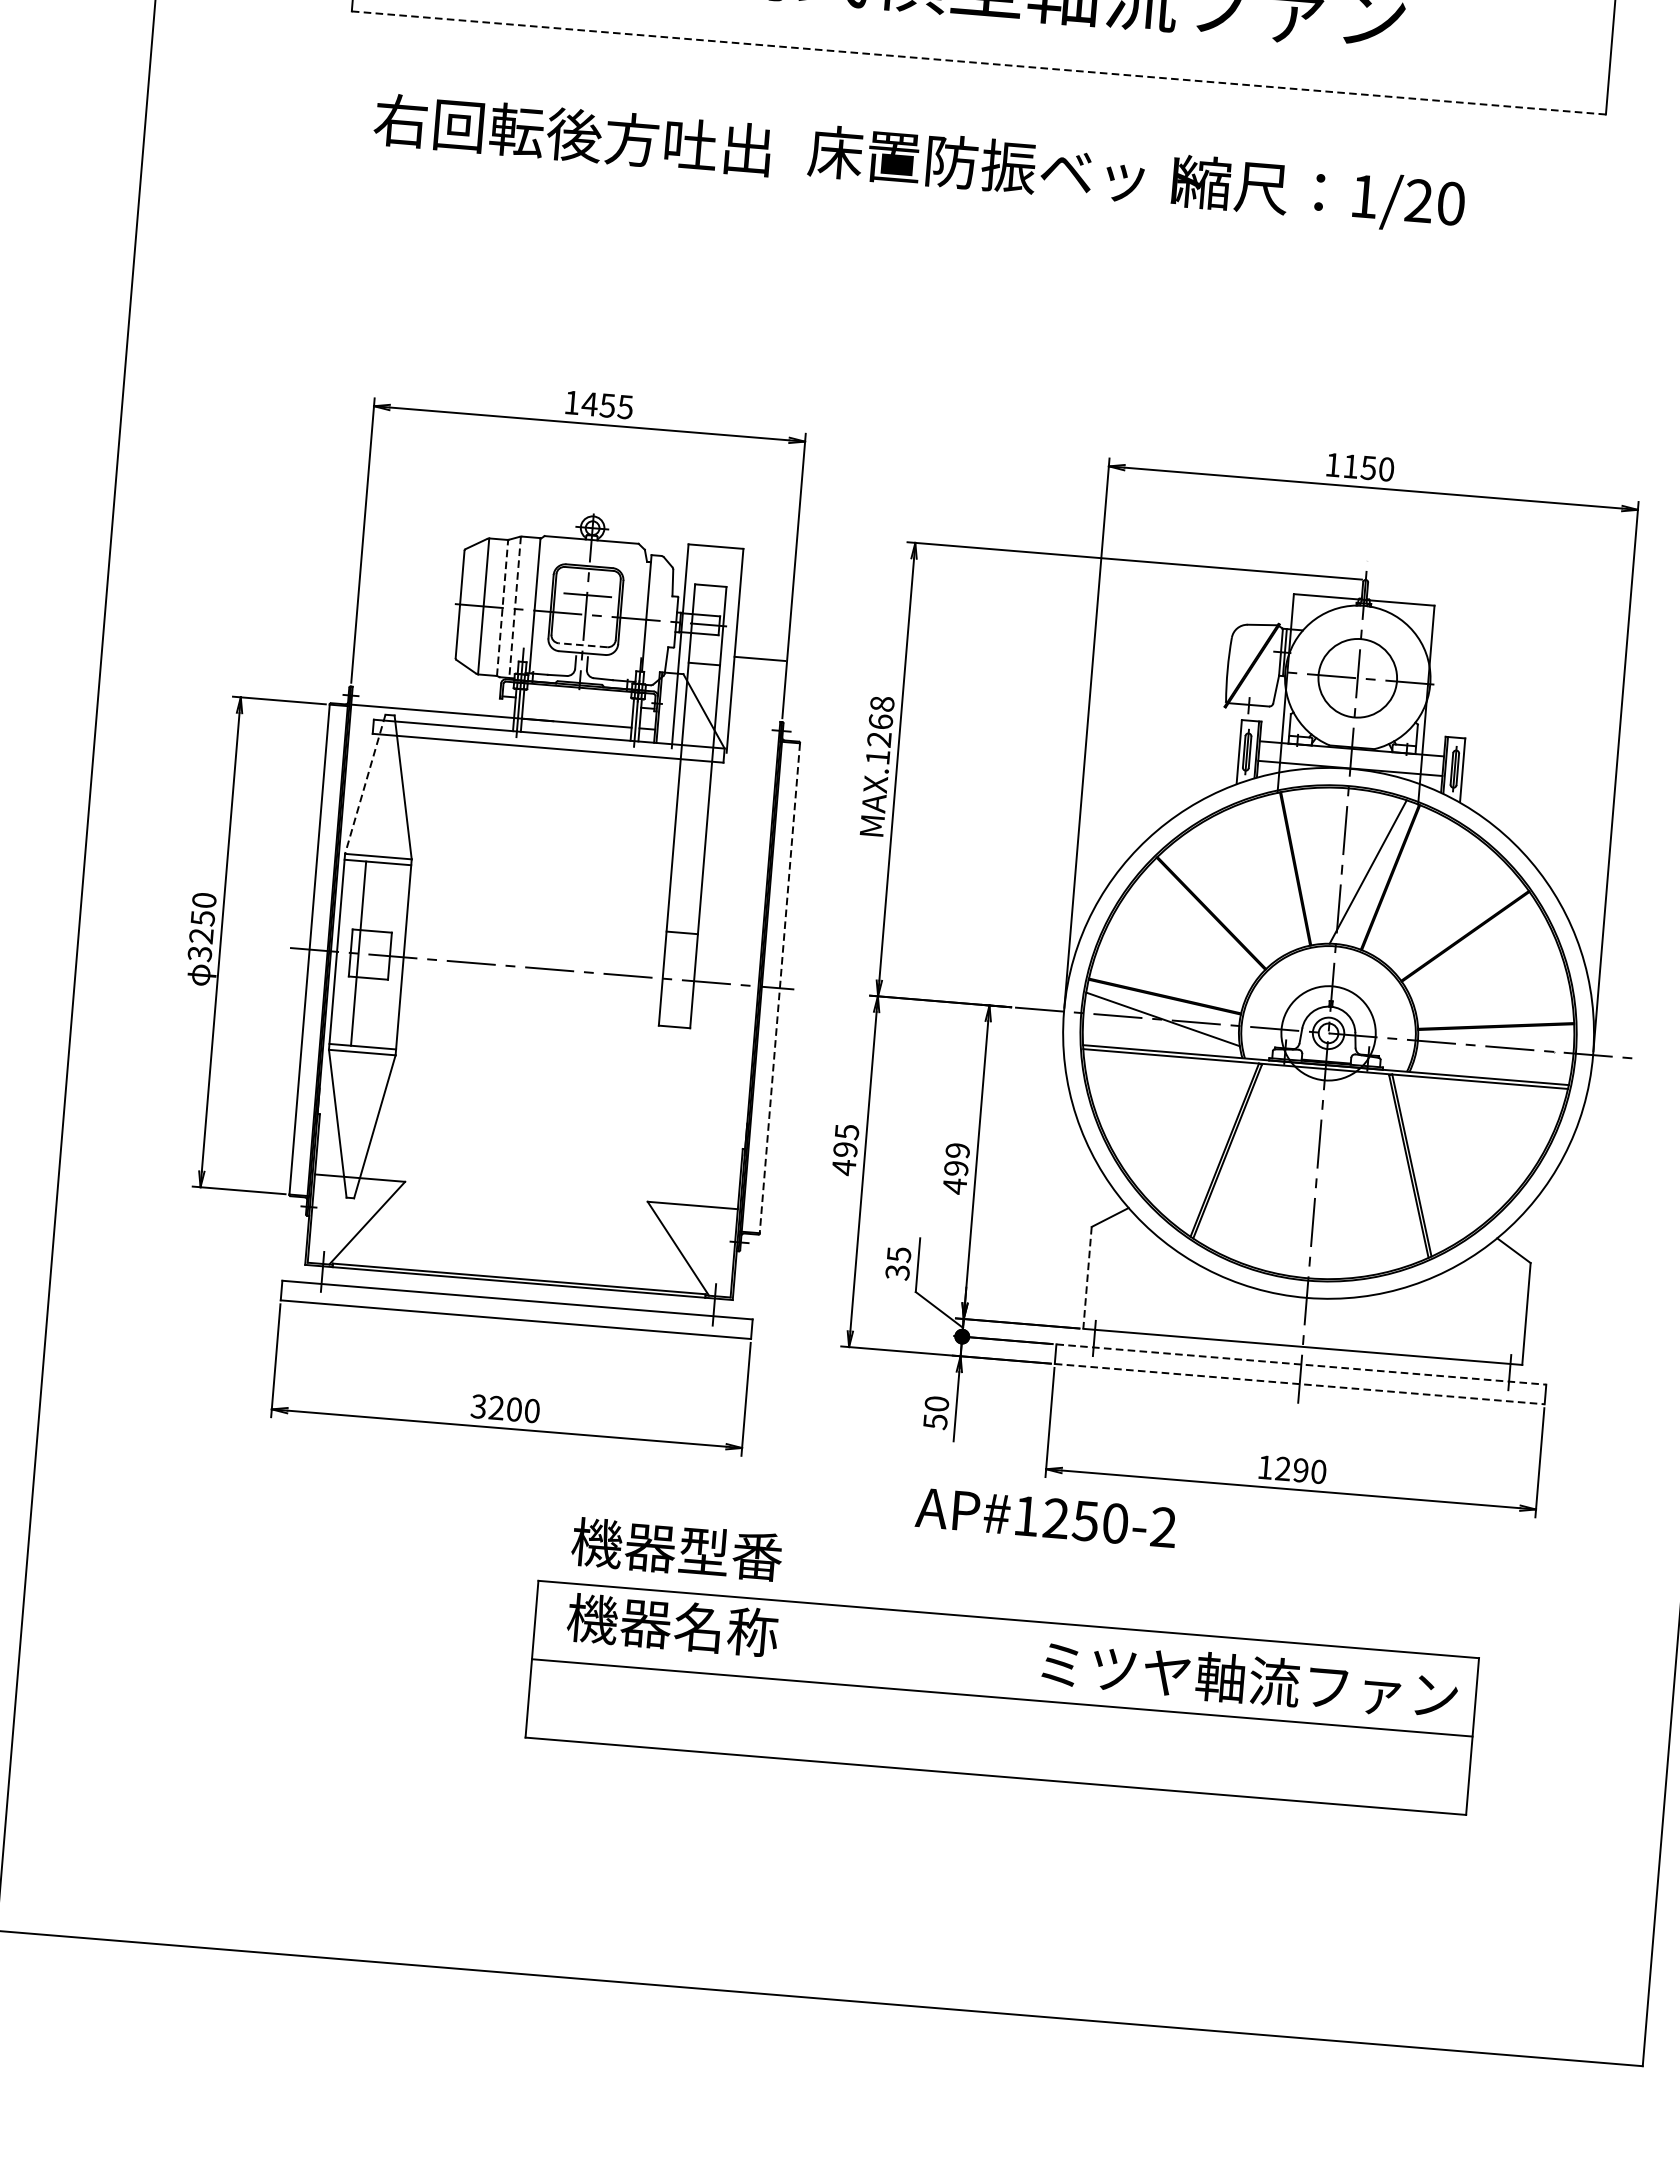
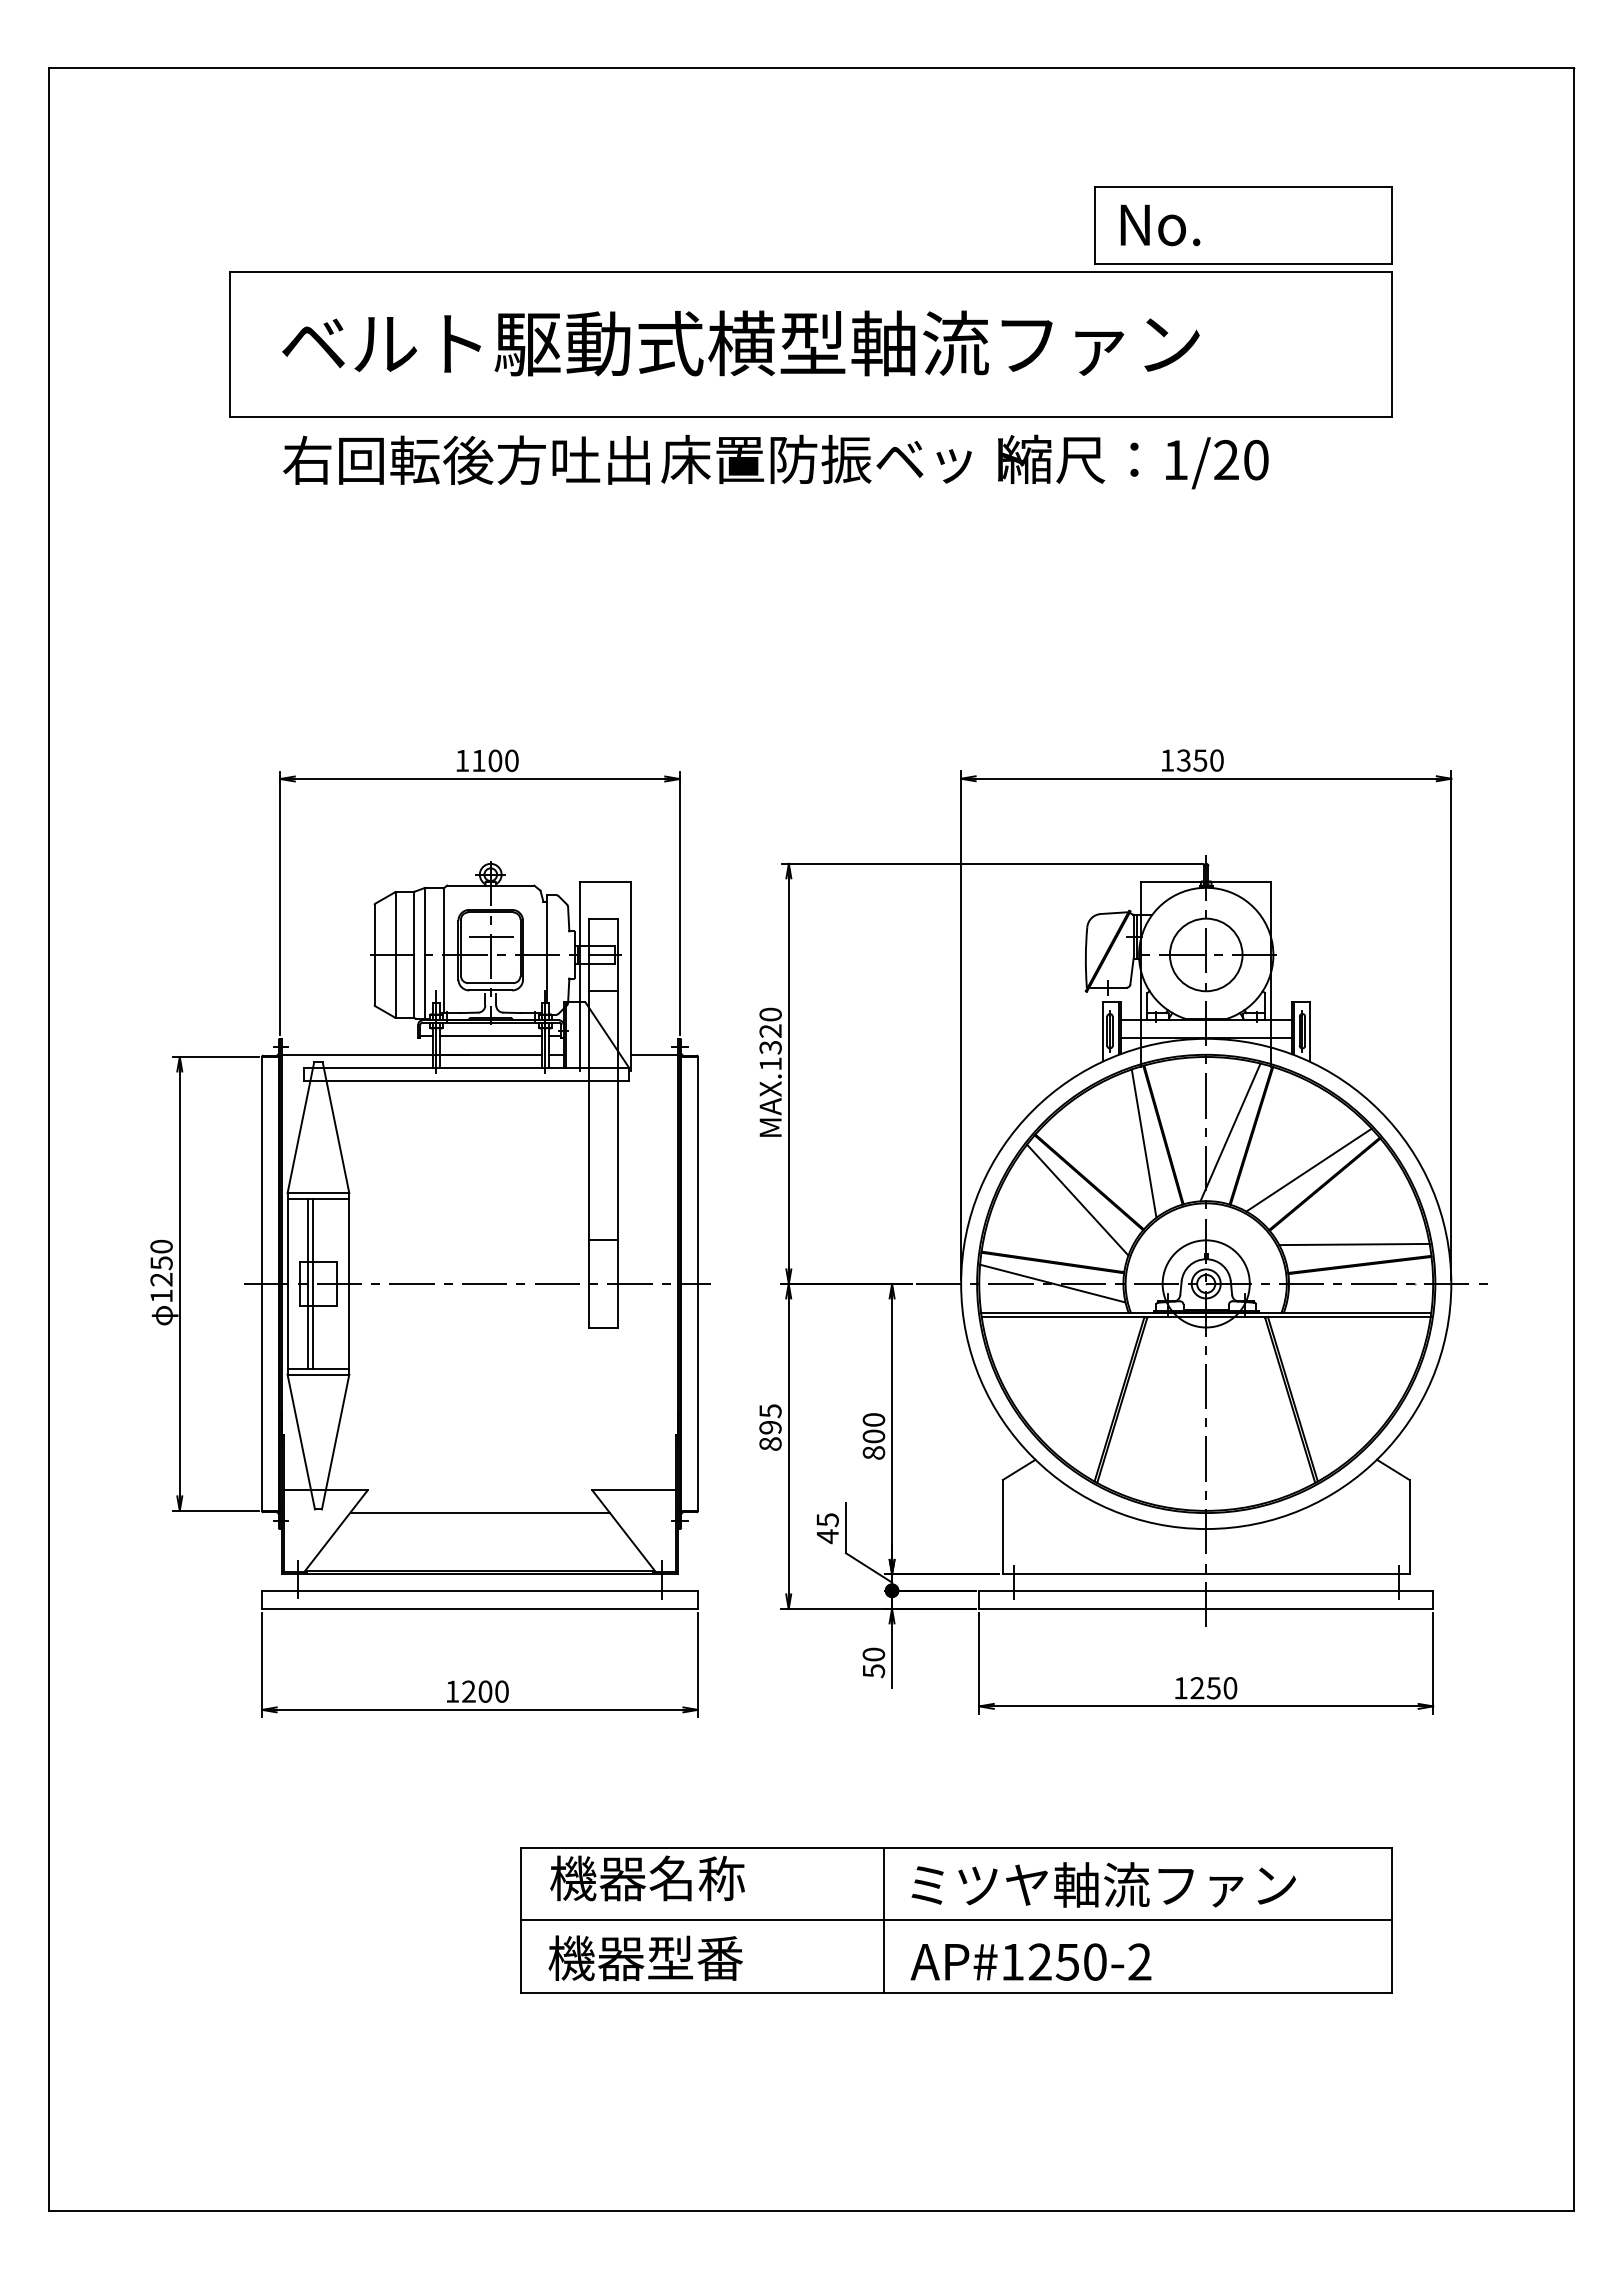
line: (979, 63) -> (811, 417), dashed -> solid
text: (572, 134) -> (466, 459), moved
text: (1136, 179) -> (964, 461), moved
text: (606, 405) -> (494, 760), 1455 -> 1100
text: (1350, 466) -> (1183, 760), 1150 -> 1350
line: (502, 607) -> (413, 954), dashed -> solid
line: (515, 607) -> (425, 953), dashed -> solid
line: (582, 645) -> (490, 983), dashed -> solid
line: (759, 659) -> (654, 1055), moved
line: (578, 702) -> (490, 1036), added
text: (880, 721) -> (770, 1030), MAX.1268 -> MAX.1320
line: (364, 784) -> (300, 1127), dashed -> solid
line: (1273, 876) -> (1143, 1143), added
line: (1449, 918) -> (1308, 1169), added
line: (1197, 930) -> (1077, 1199), added
line: (365, 953) -> (313, 1283), added
text: (199, 954) -> (161, 1296), 3250 -> 1250
line: (779, 987) -> (697, 1283), dashed -> solid
line: (1492, 1003) -> (1354, 1244), added
text: (844, 1166) -> (770, 1443), 495 -> 895
text: (955, 1168) -> (873, 1436), 499 -> 800
line: (523, 1215) -> (479, 1512), added
text: (897, 1272) -> (827, 1536), 35 -> 45
line: (1087, 1278) -> (1002, 1527), dashed -> solid
line: (1301, 1364) -> (1206, 1590), dashed -> solid
line: (1300, 1383) -> (1206, 1608), dashed -> solid
text: (478, 1406) -> (452, 1691), 3200 -> 1200
text: (1300, 1470) -> (1213, 1688), 1290 -> 1250
text: (1045, 1517) -> (1030, 1961), moved
text: (676, 1548) -> (645, 1957), moved
text: (1249, 1679) -> (1103, 1884), moved
line: (923, 1690) -> (883, 1919), added

